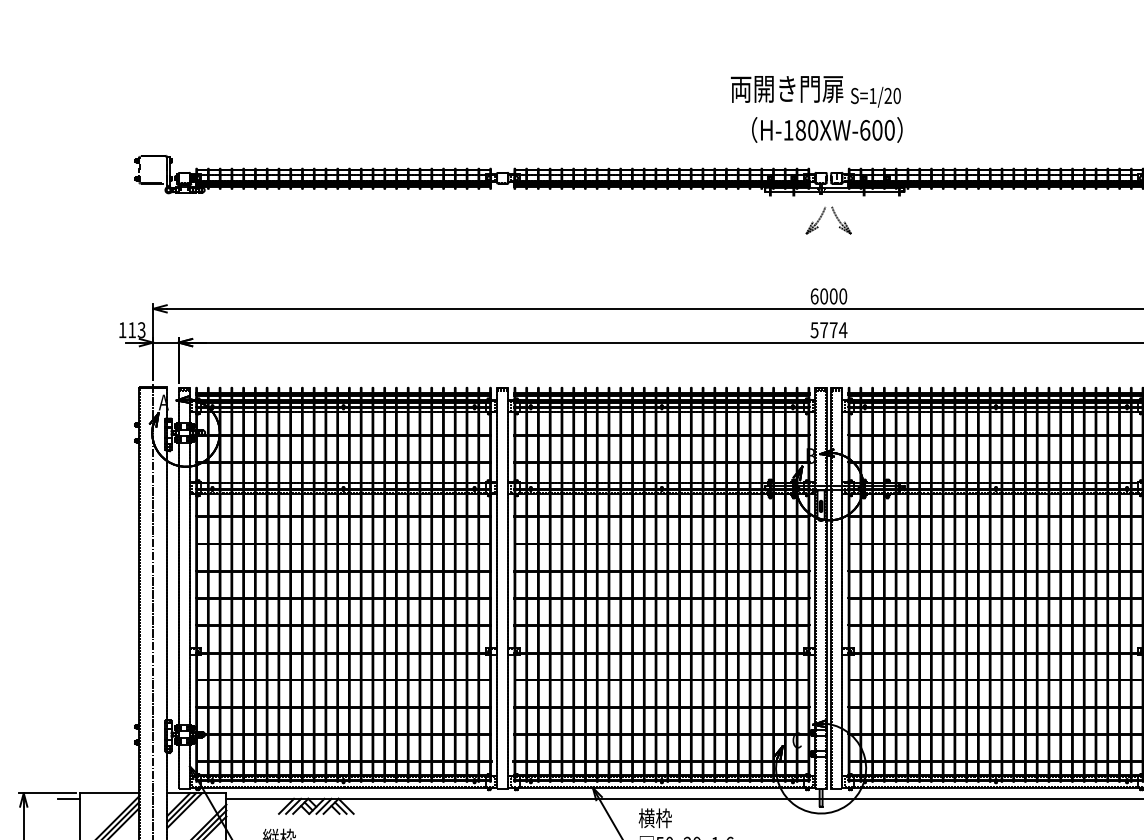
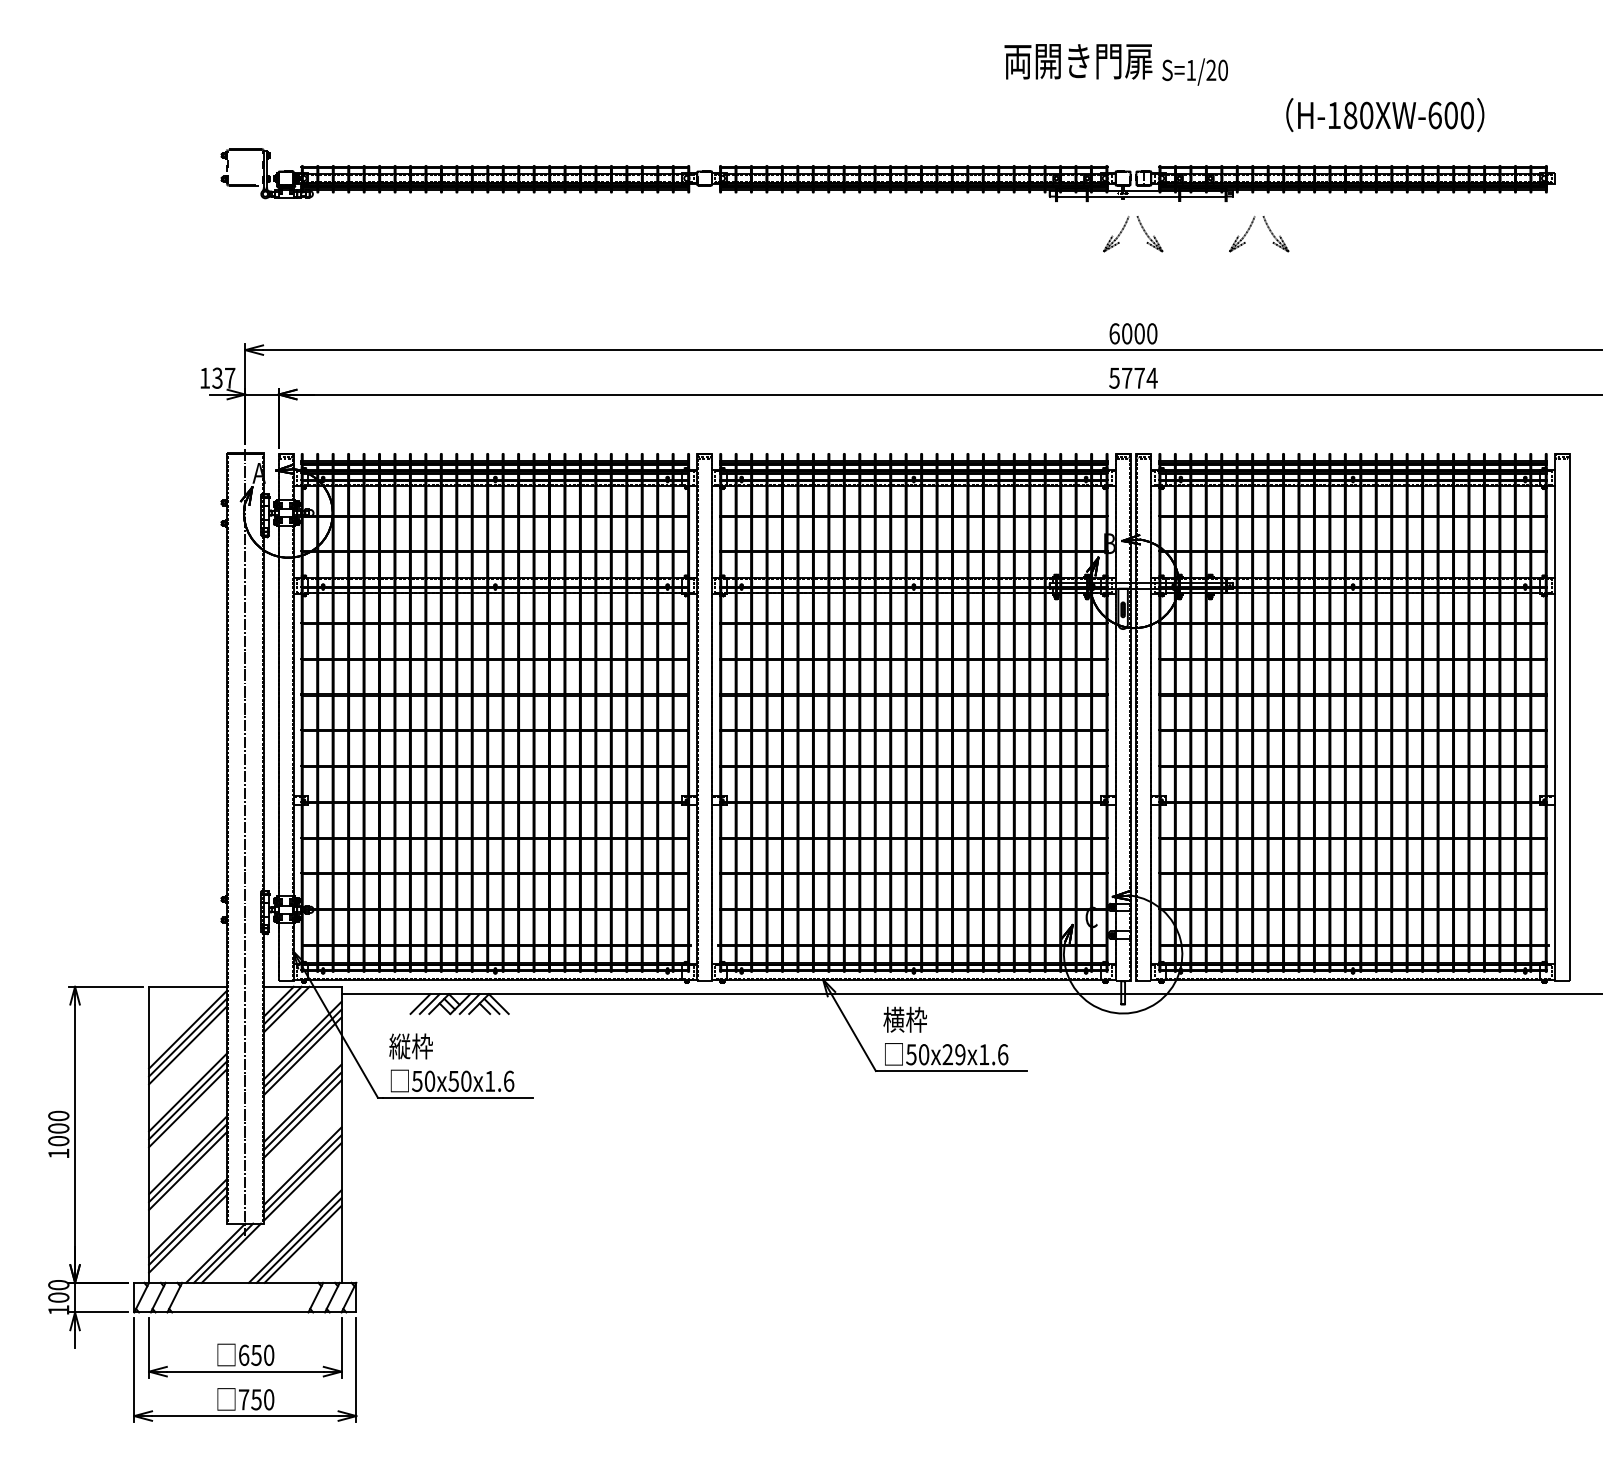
text: (827, 130) -> (1385, 115), moved
part: (931, 217) -> (1268, 229), added
text: (136, 329) -> (223, 377), 113 -> 137
line: (68, 799) -> (134, 994), removed

